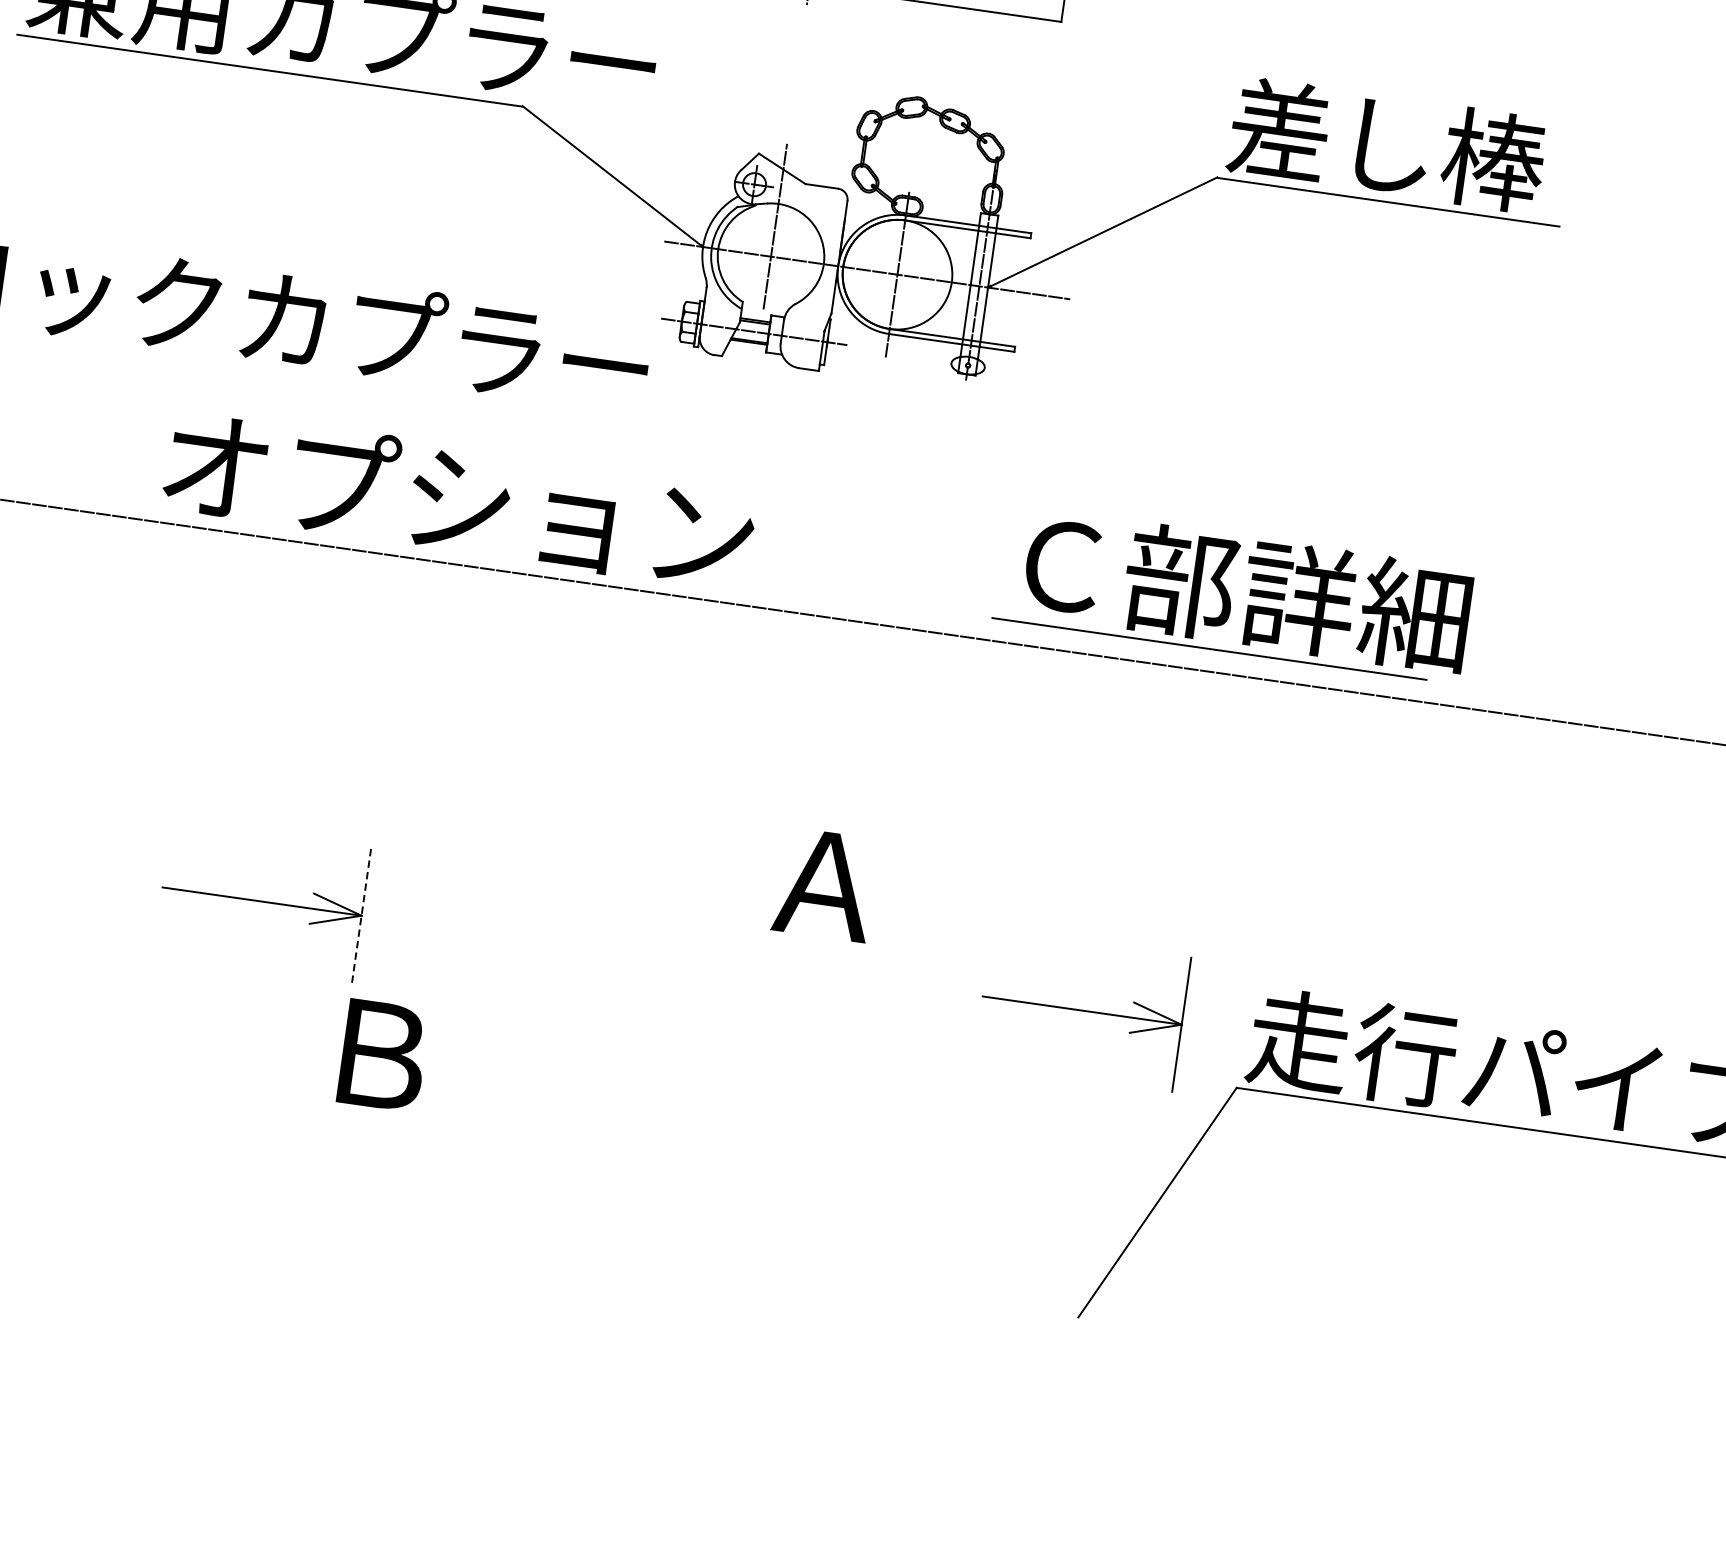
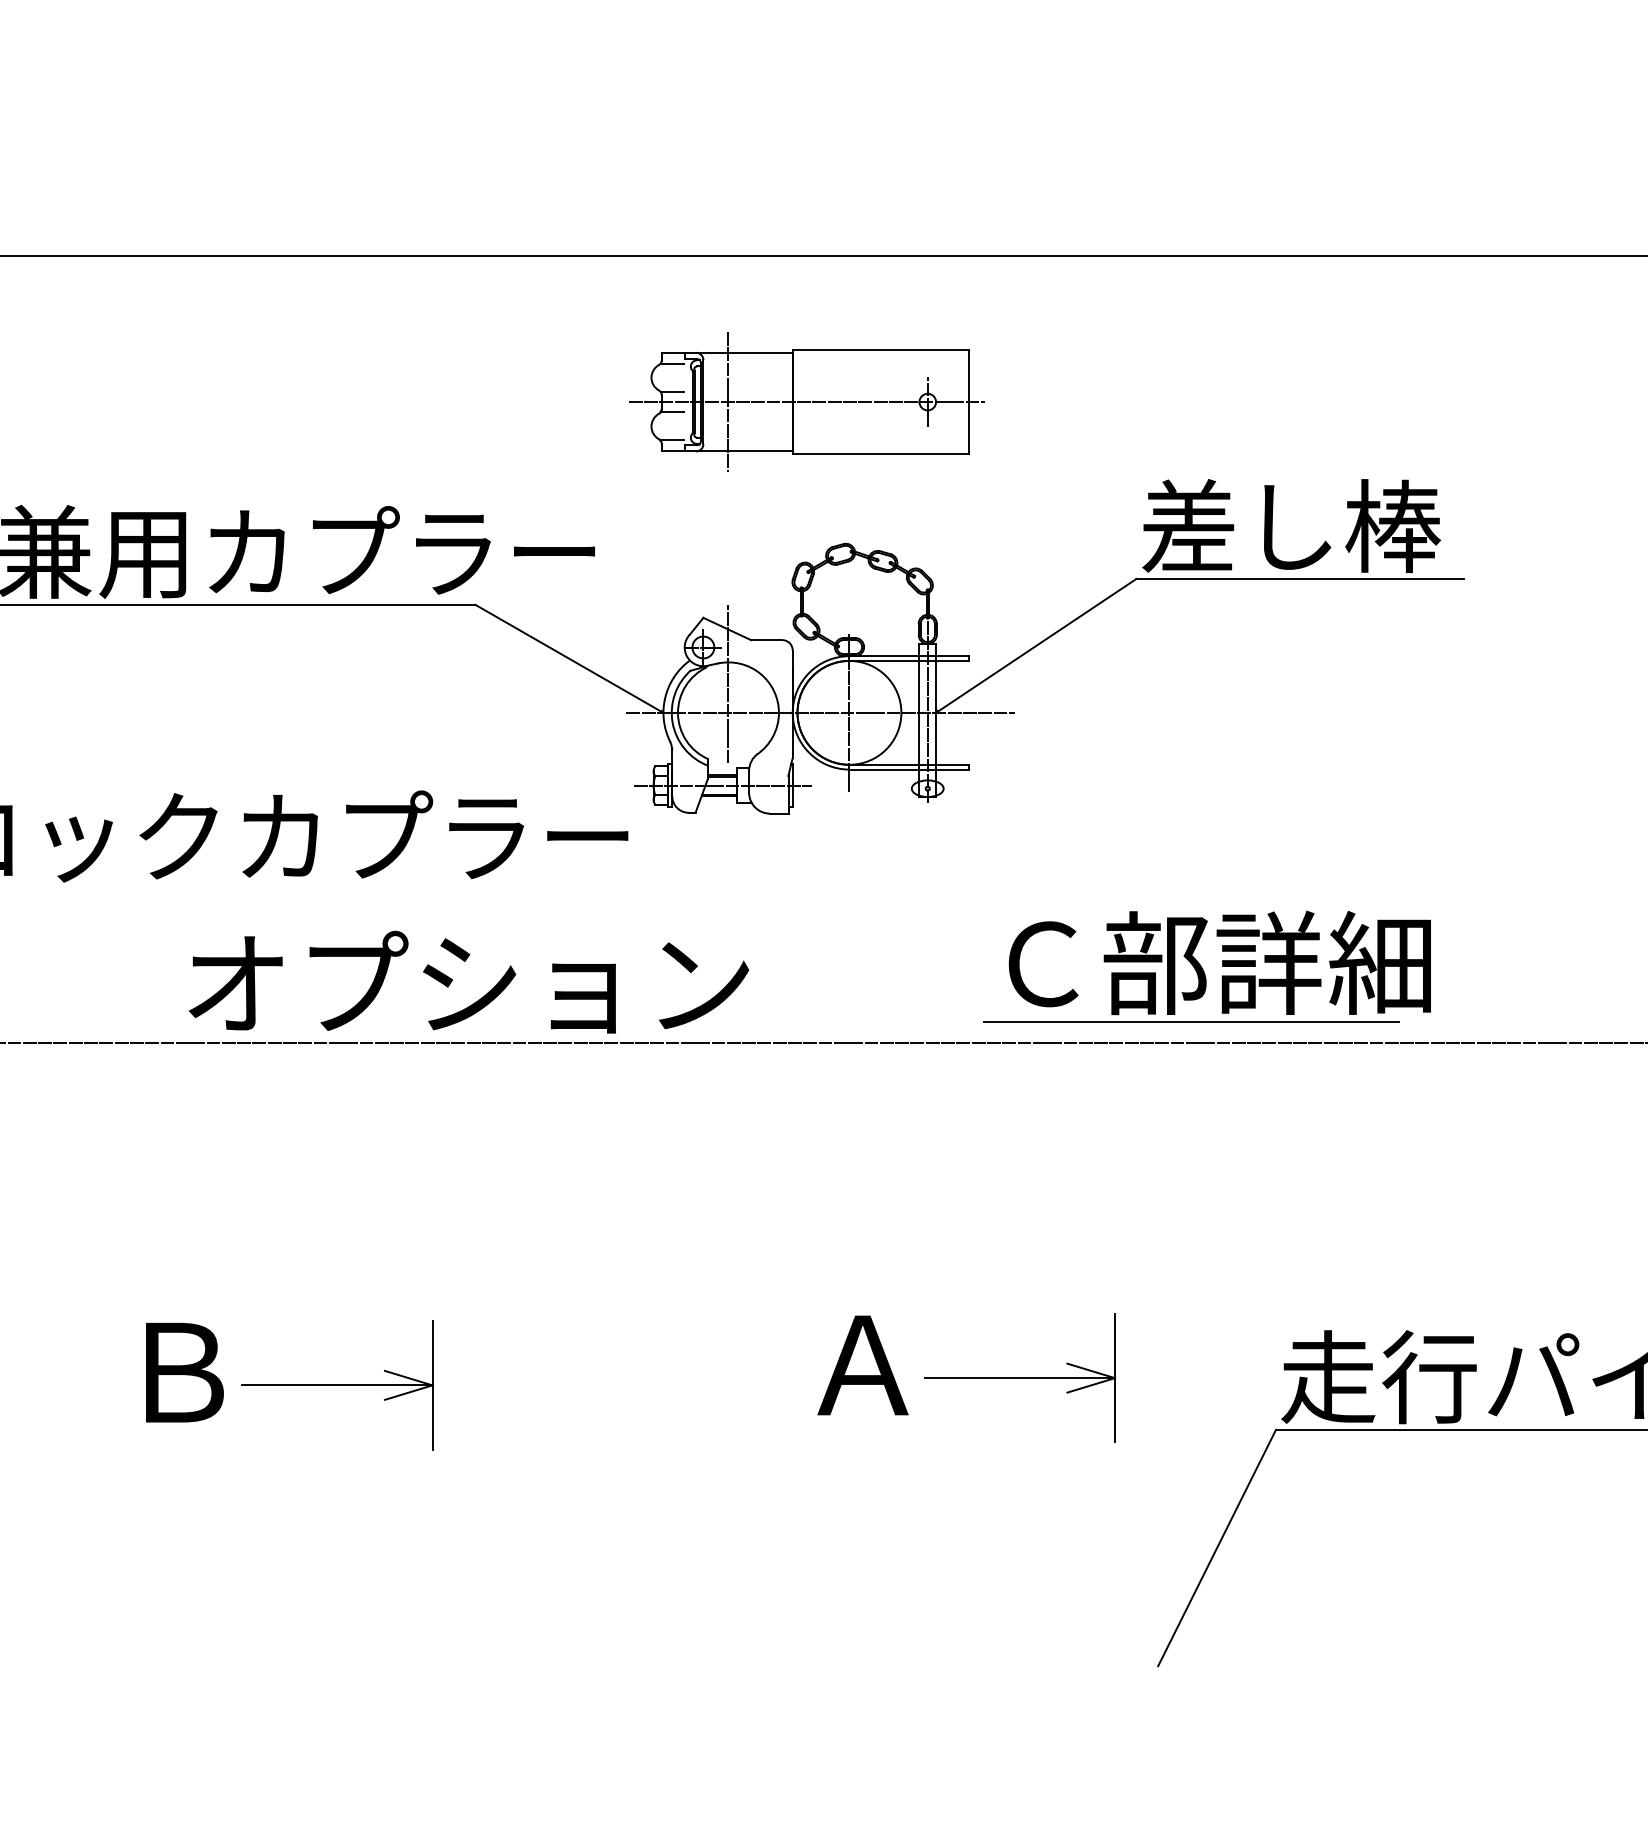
text: (824, 884) -> (862, 1365), moved
line: (361, 914) -> (432, 1384), dashed -> solid
part: (1081, 1009) -> (1019, 1377), moved
text: (383, 1055) -> (184, 1372), moved

